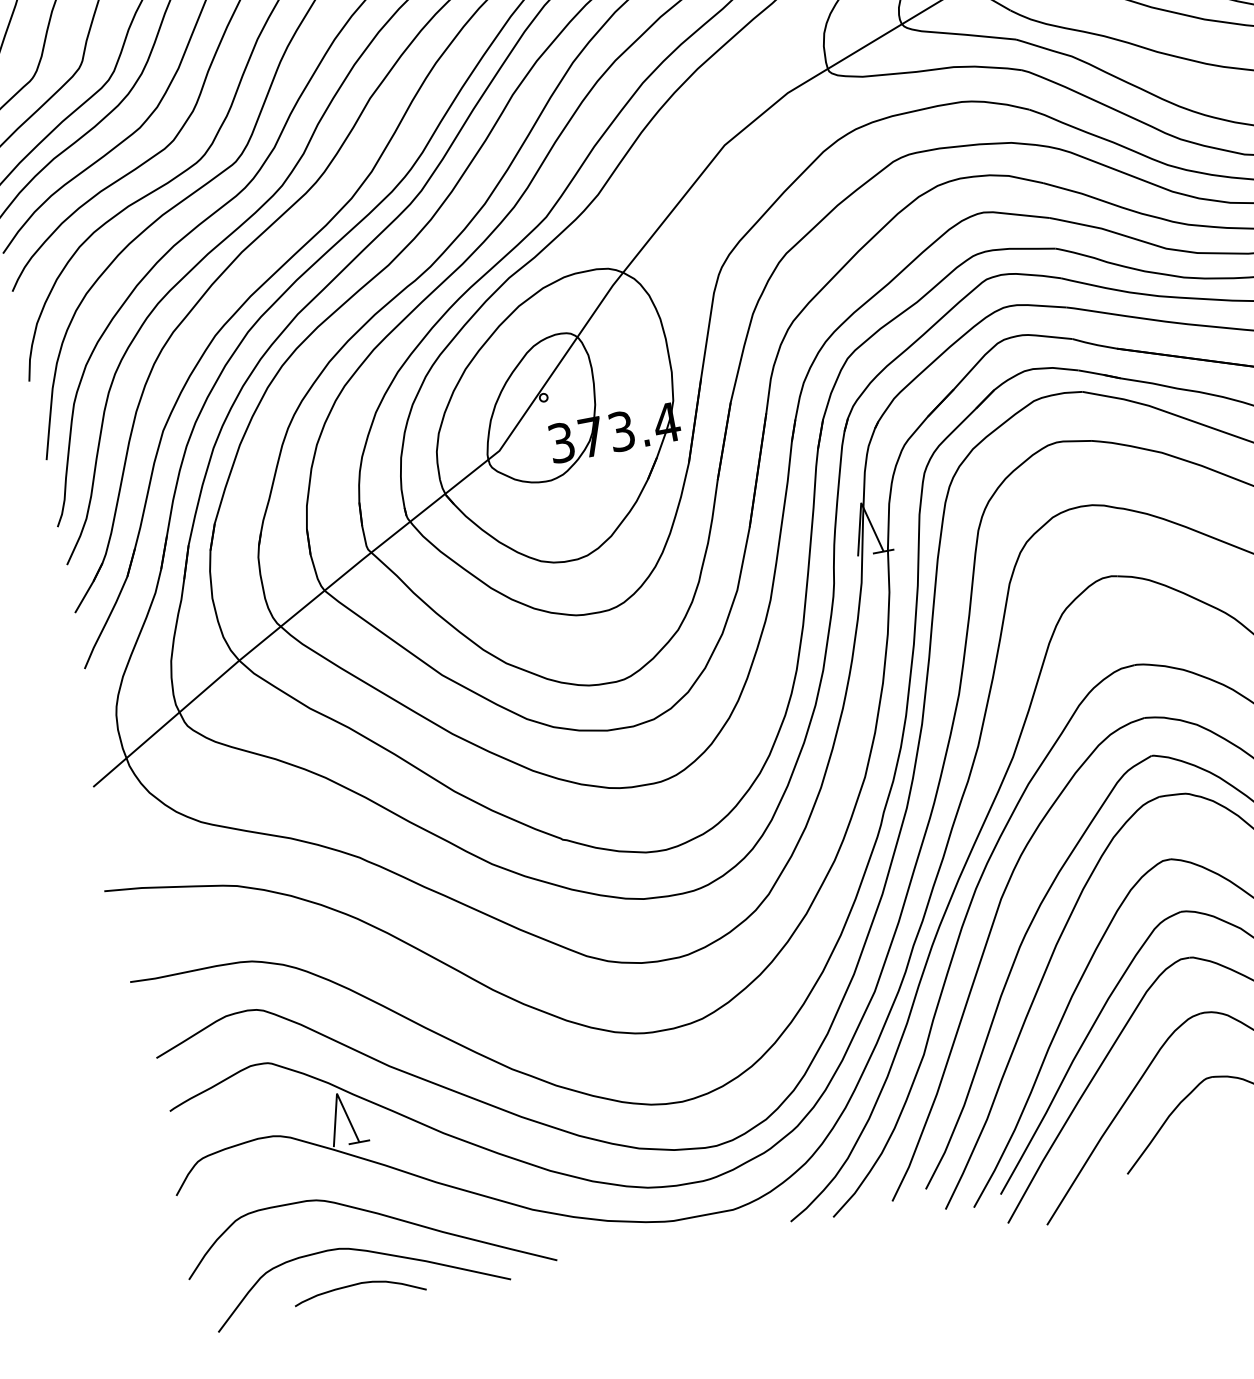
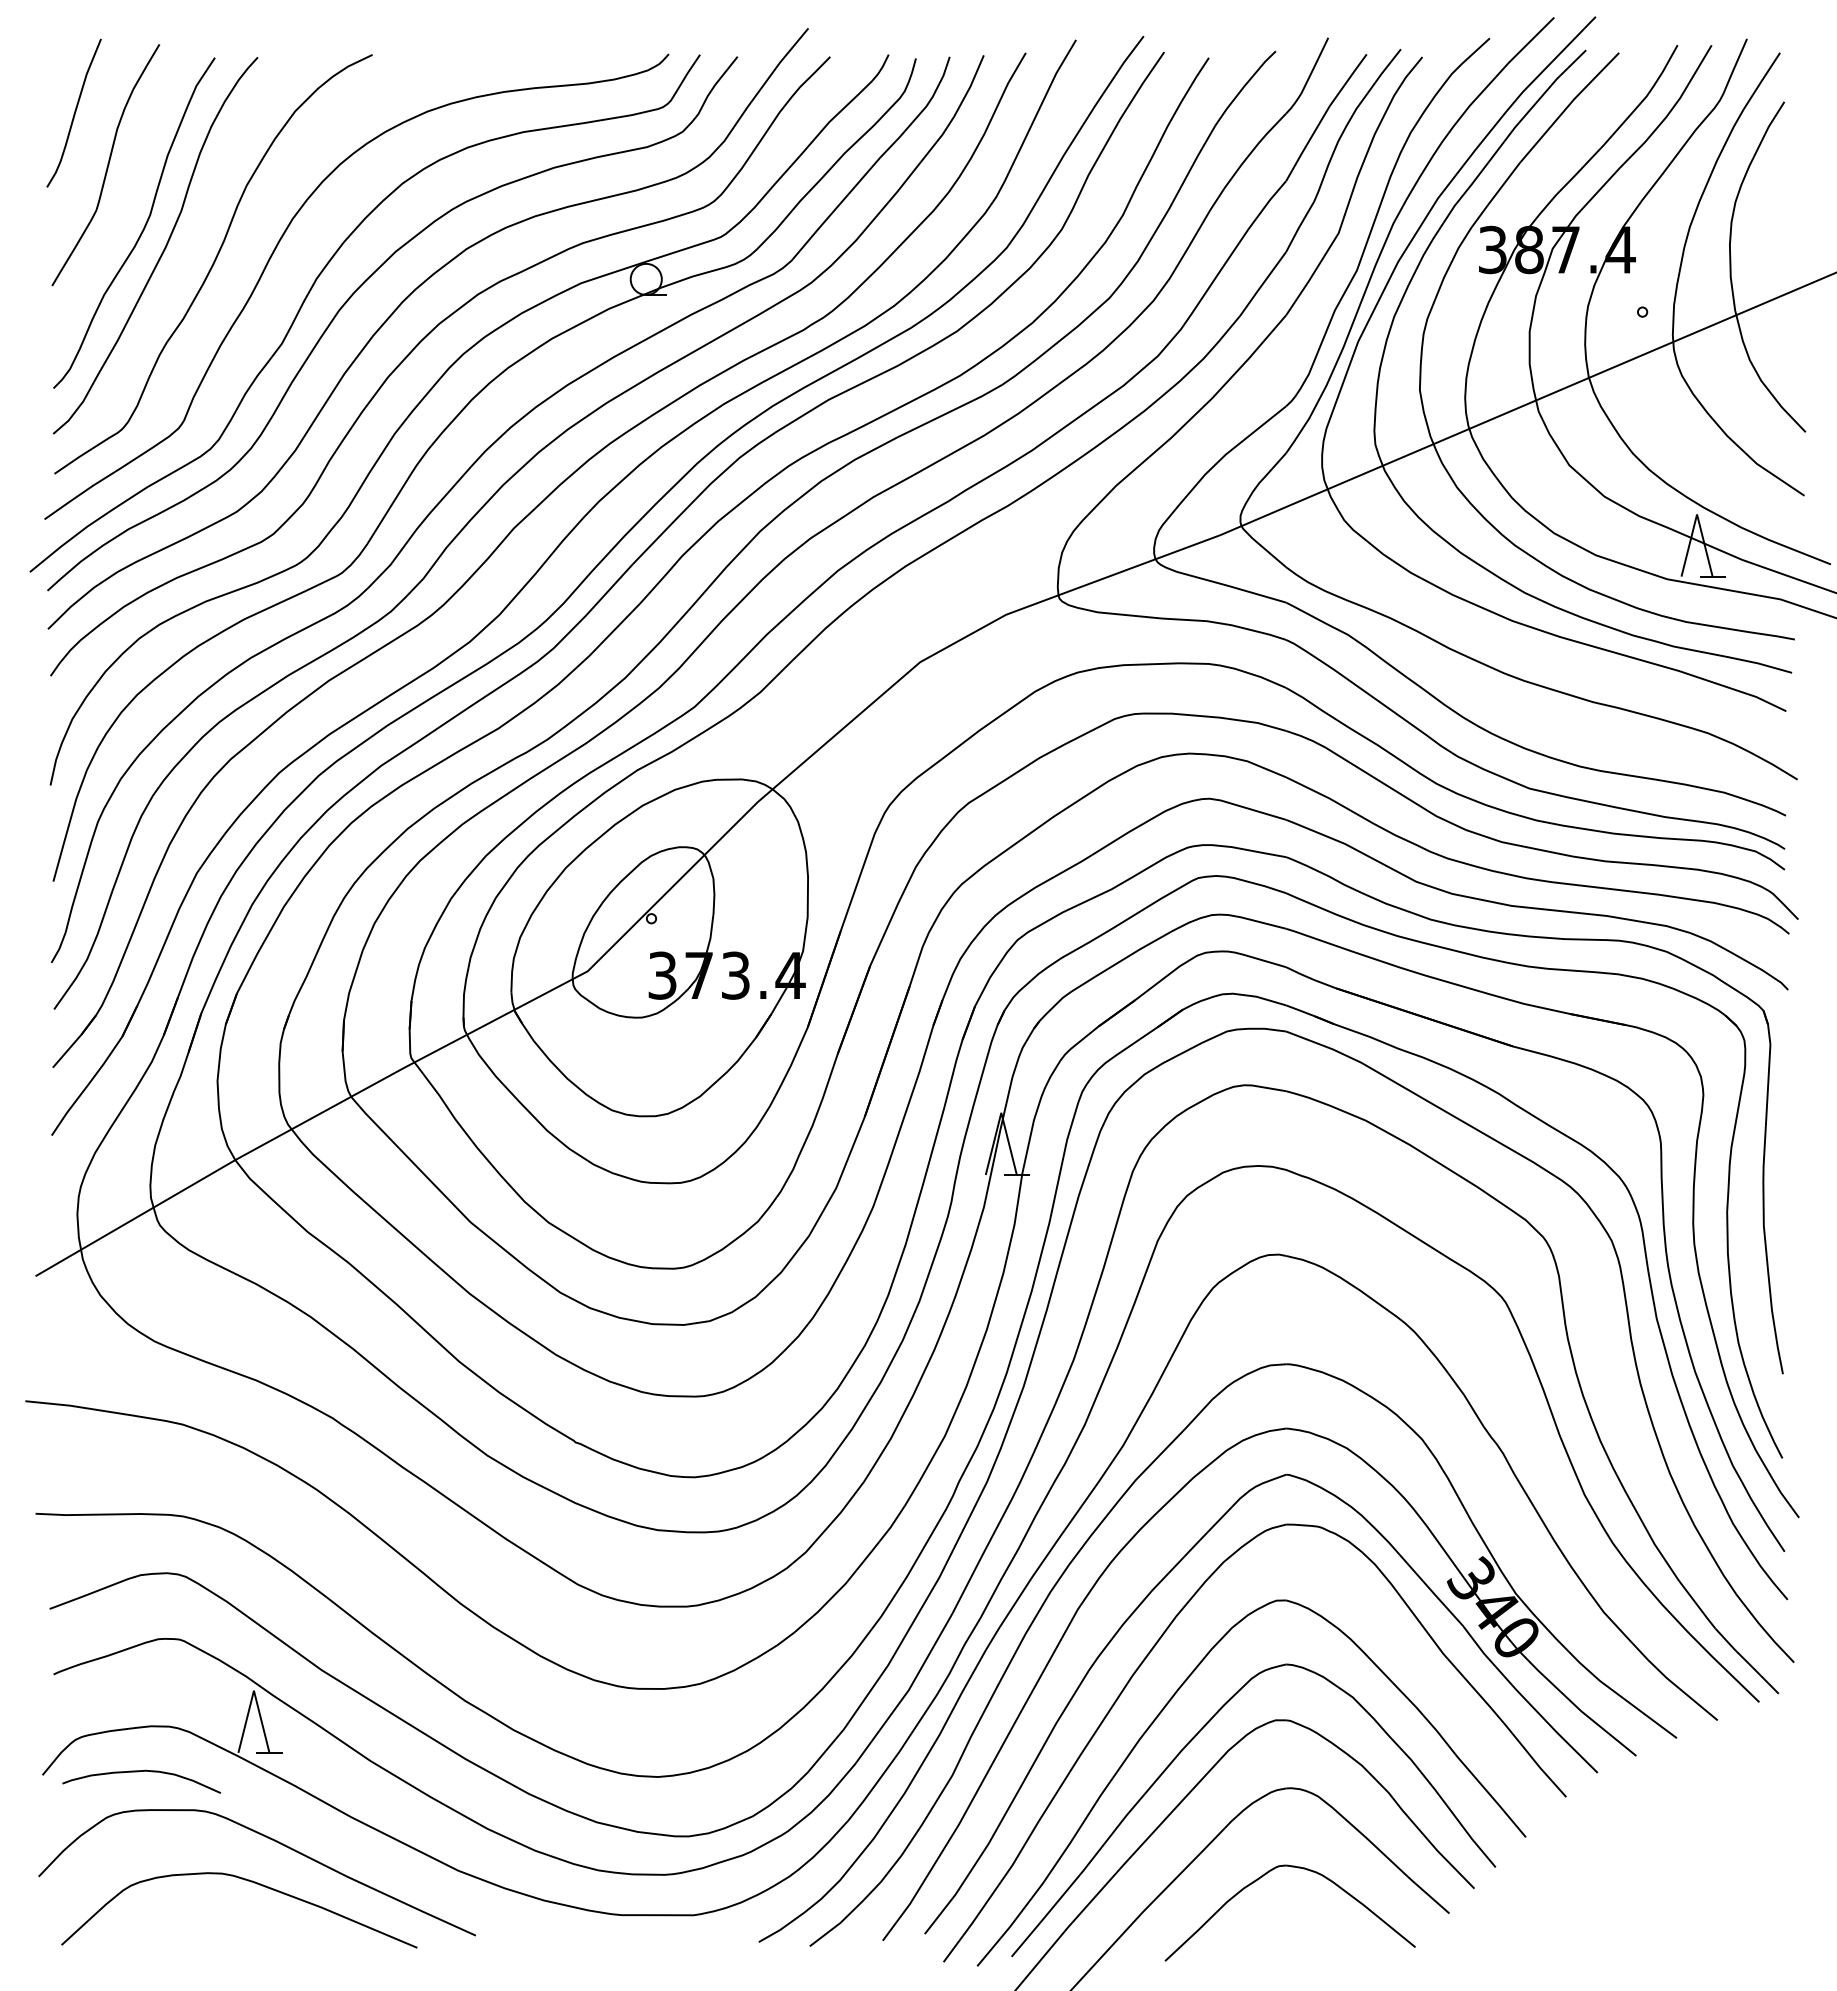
curve: (356, 1285) -> (139, 1772), moved

